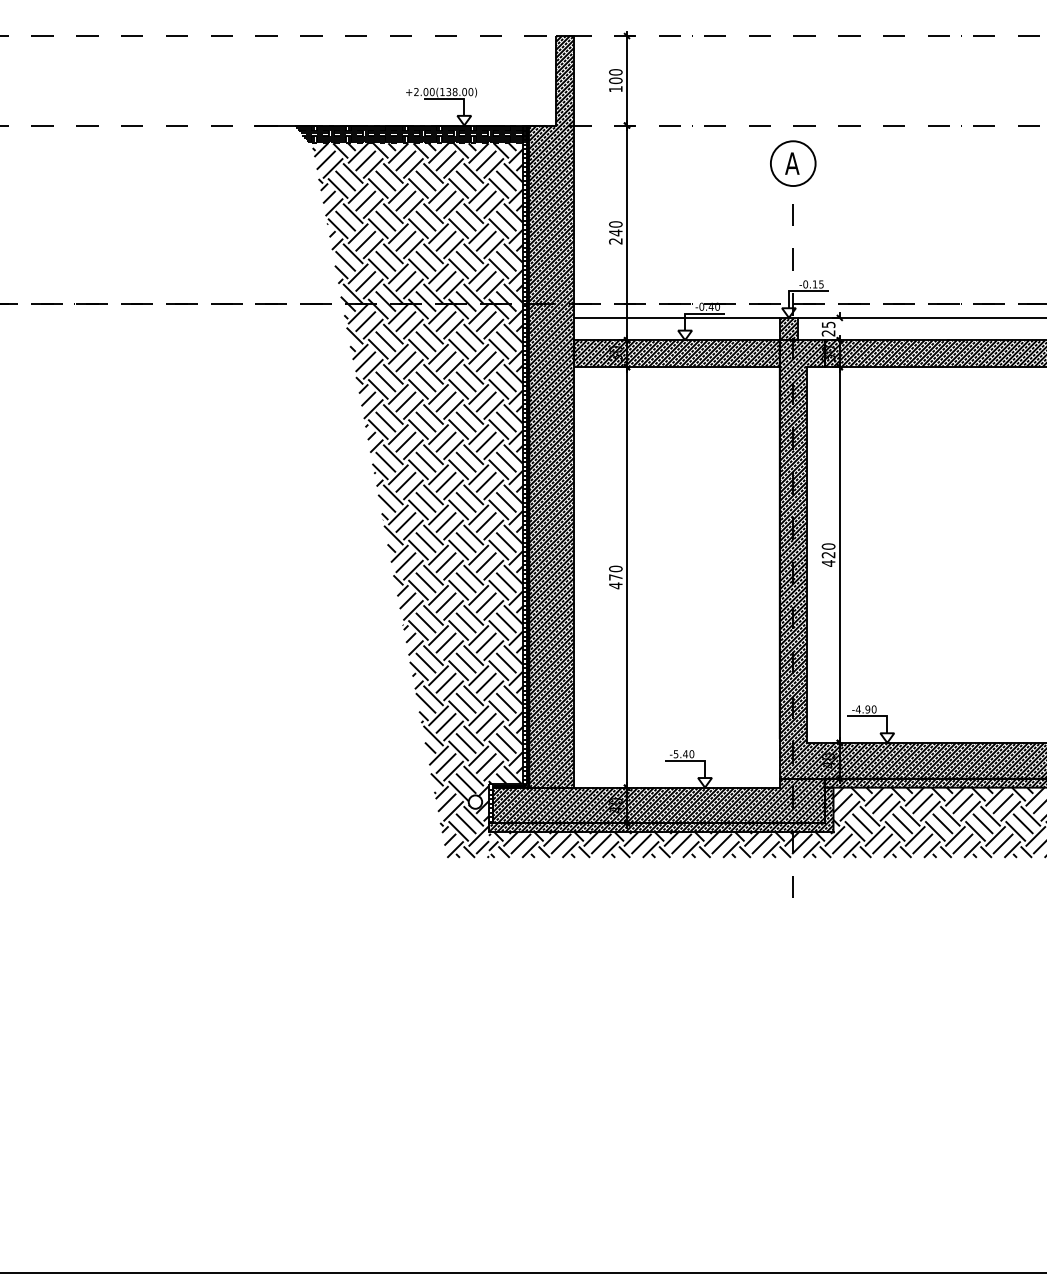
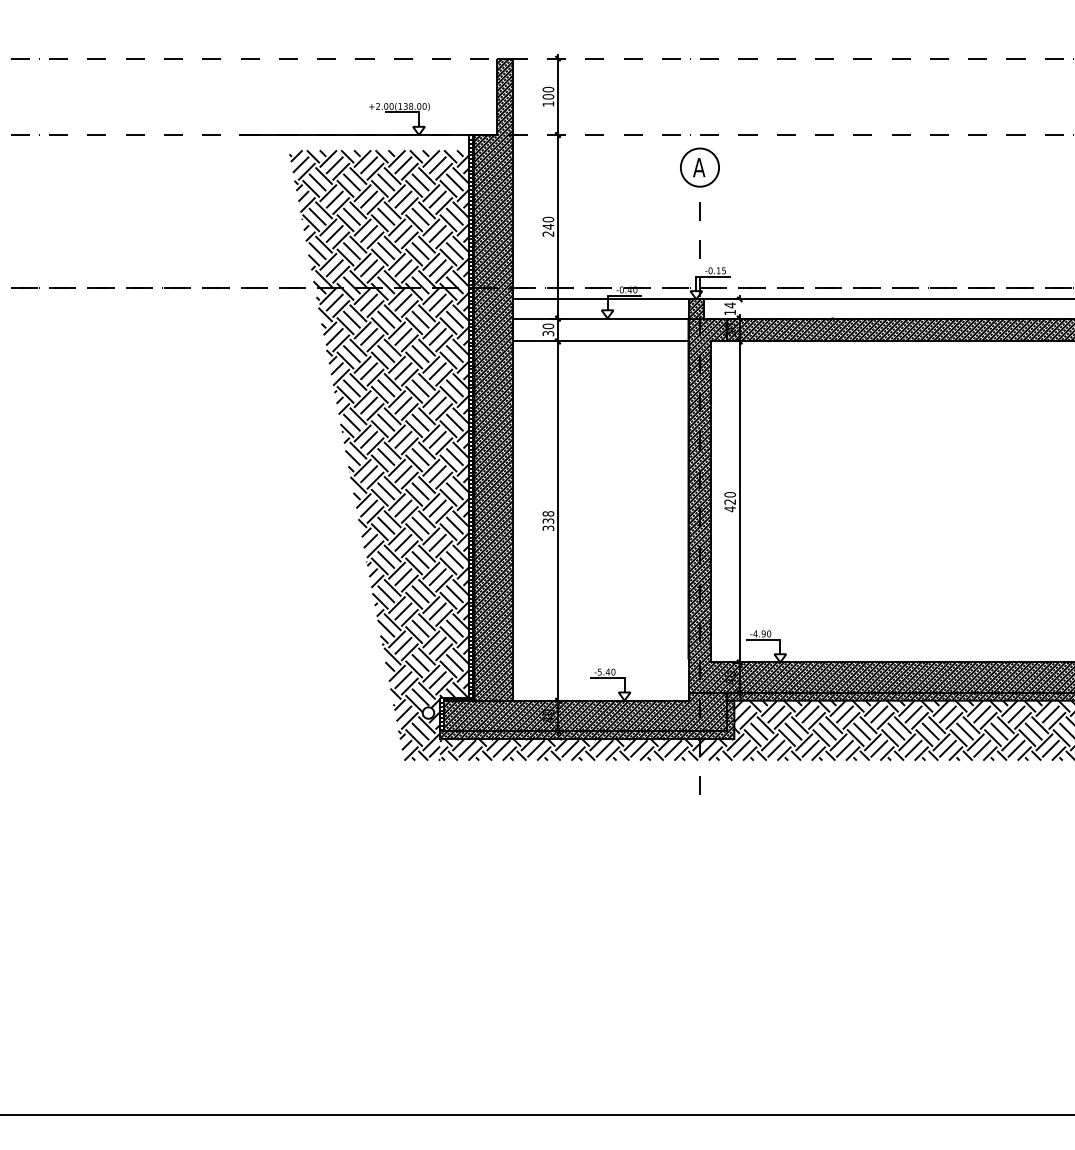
hatch: (412, 134) -> (374, 142), removed
text: (828, 328) -> (730, 308), 25 -> 14
hatch: (676, 353) -> (600, 329), removed
text: (615, 577) -> (548, 521), 470 -> 338

